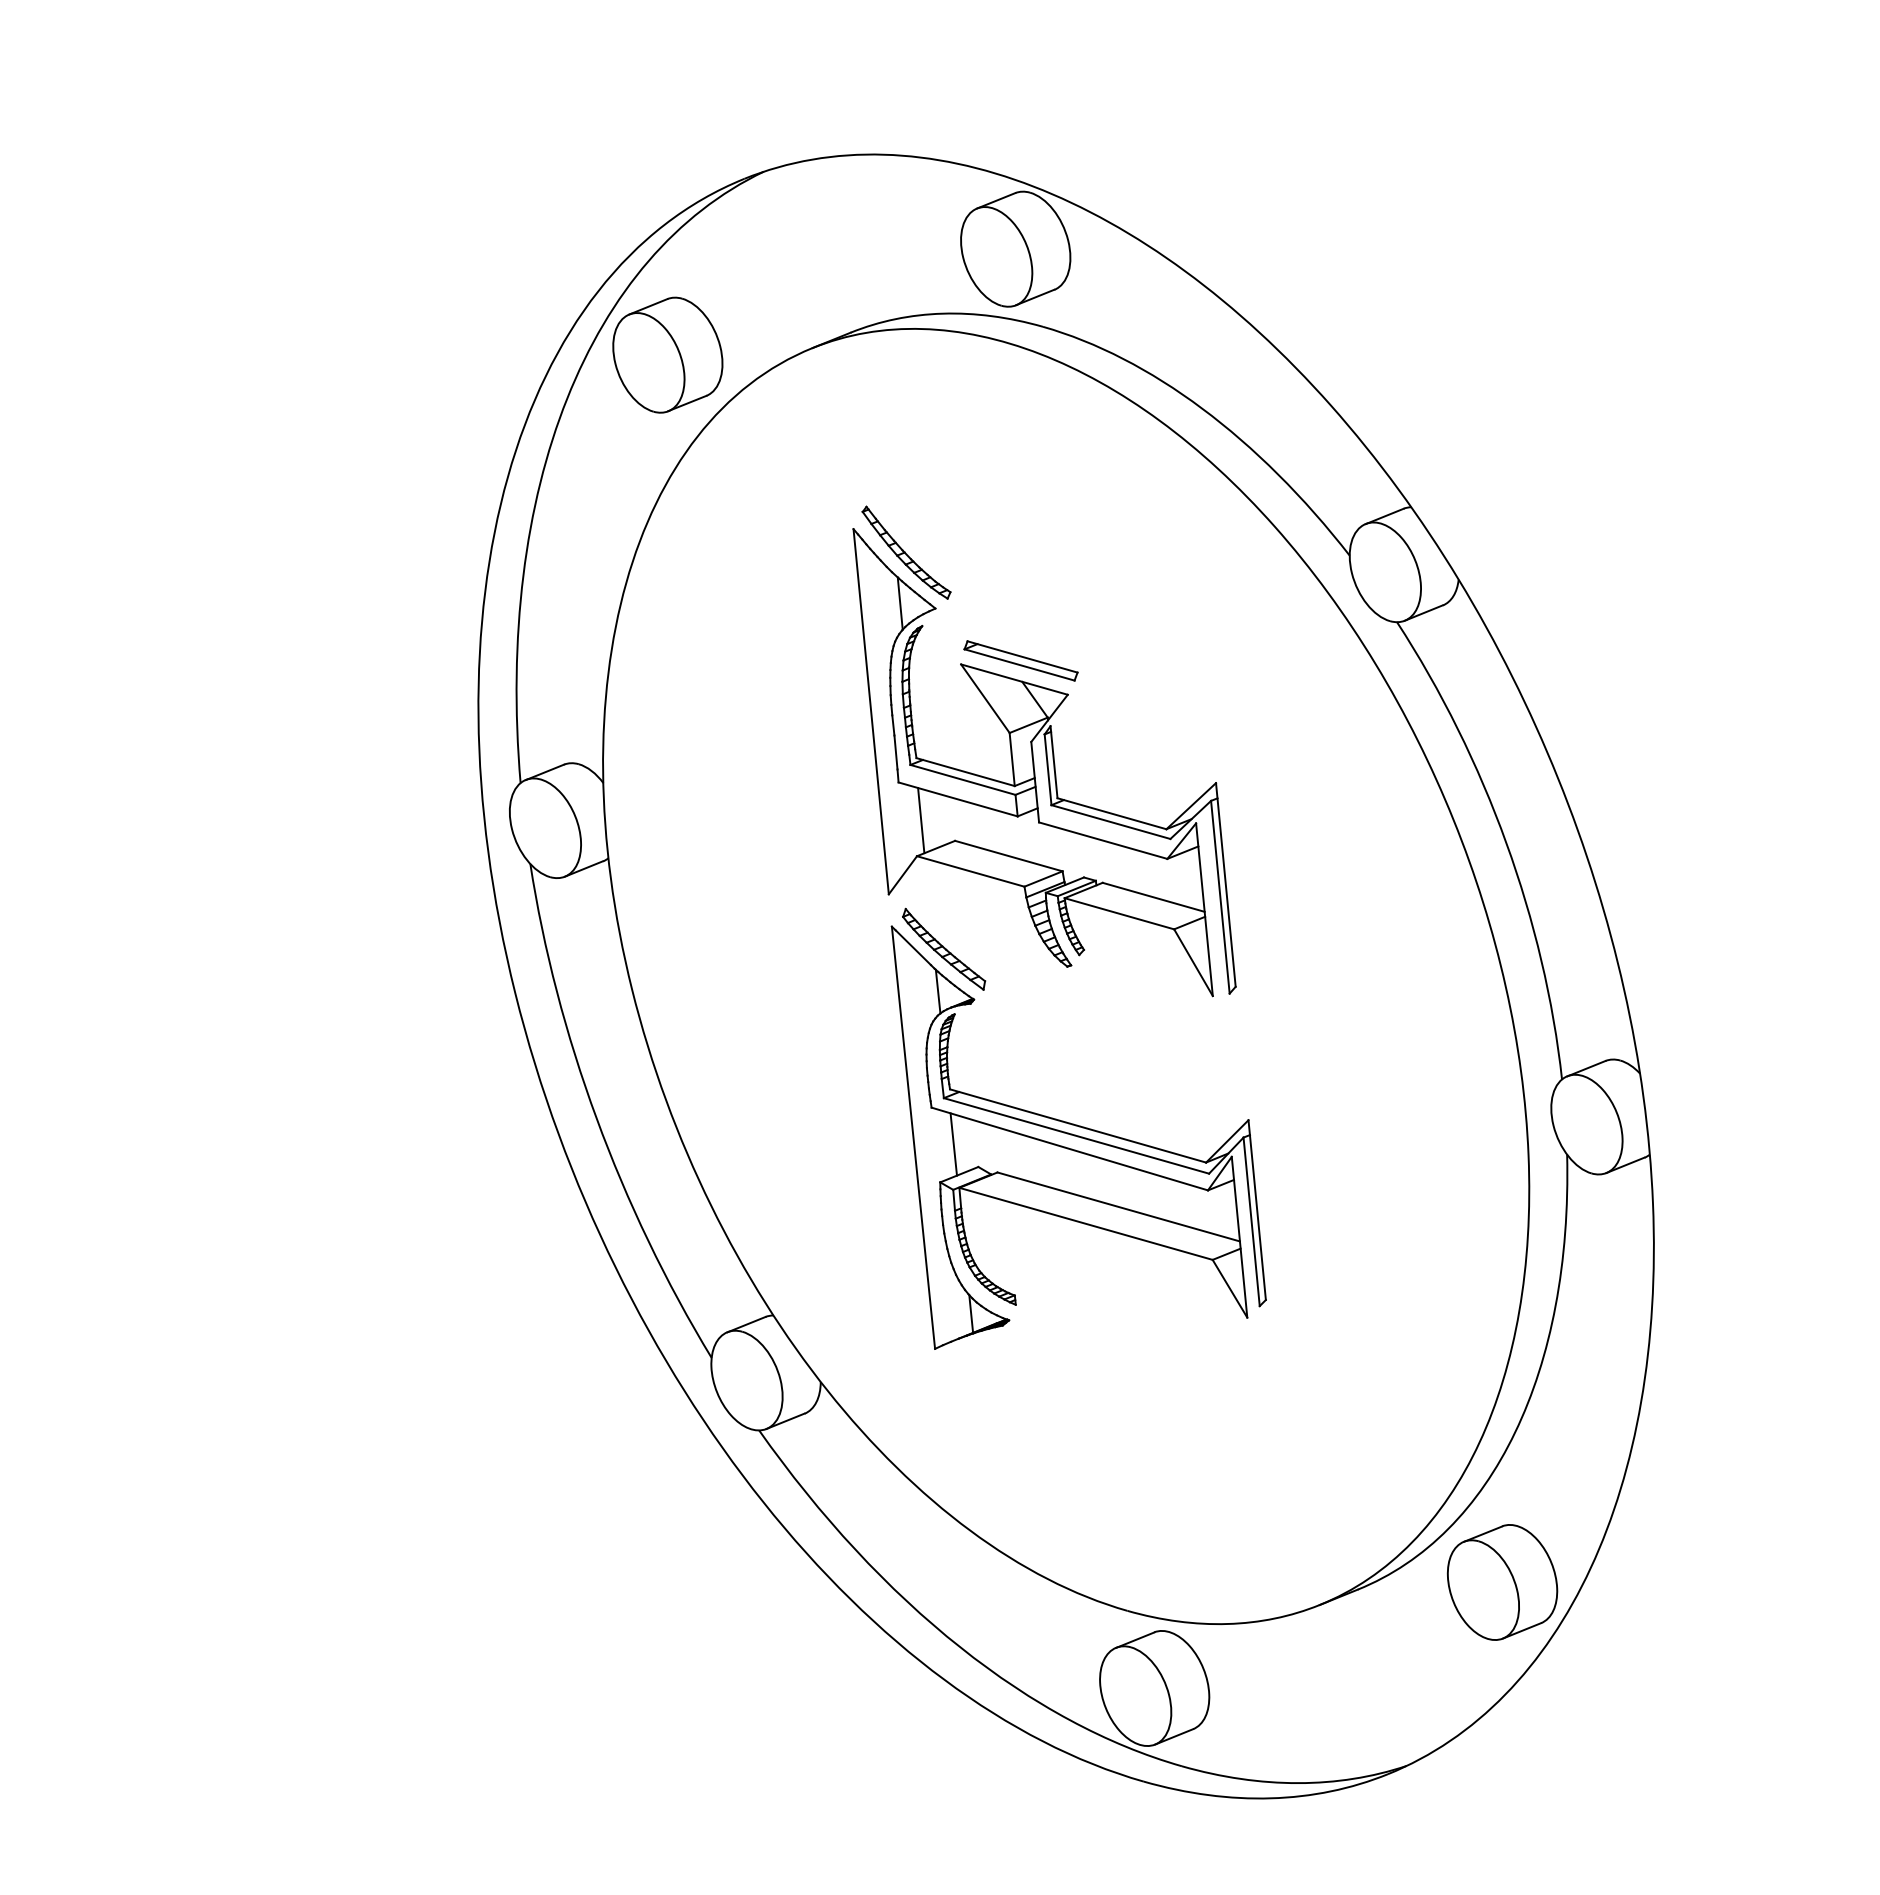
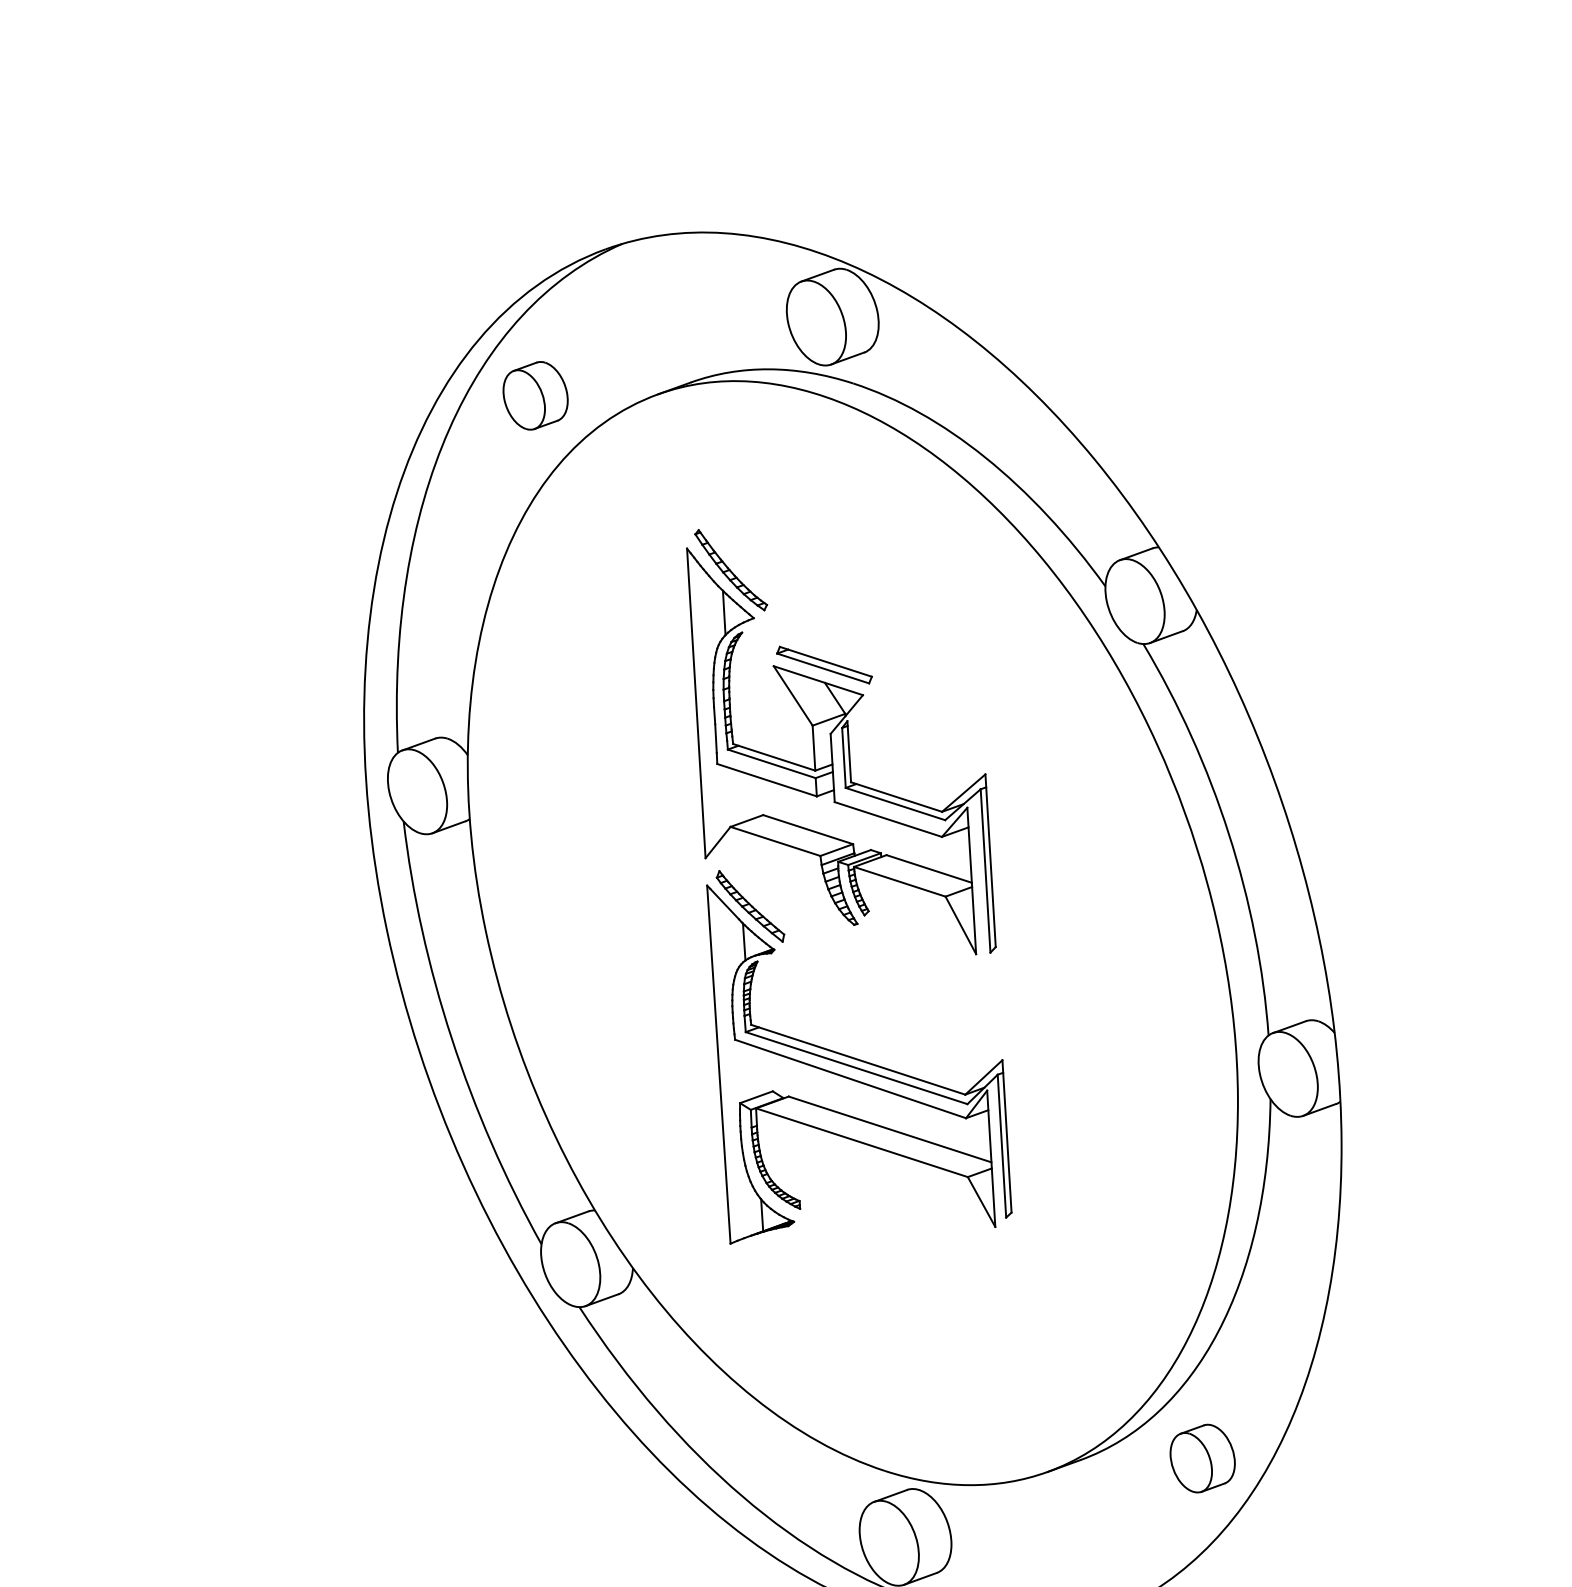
part: (667, 354) -> (535, 395), size x0.7
line: (921, 820) -> (735, 796), removed
line: (953, 1144) -> (752, 1071), removed
part: (1502, 1582) -> (1202, 1458), size x0.7

